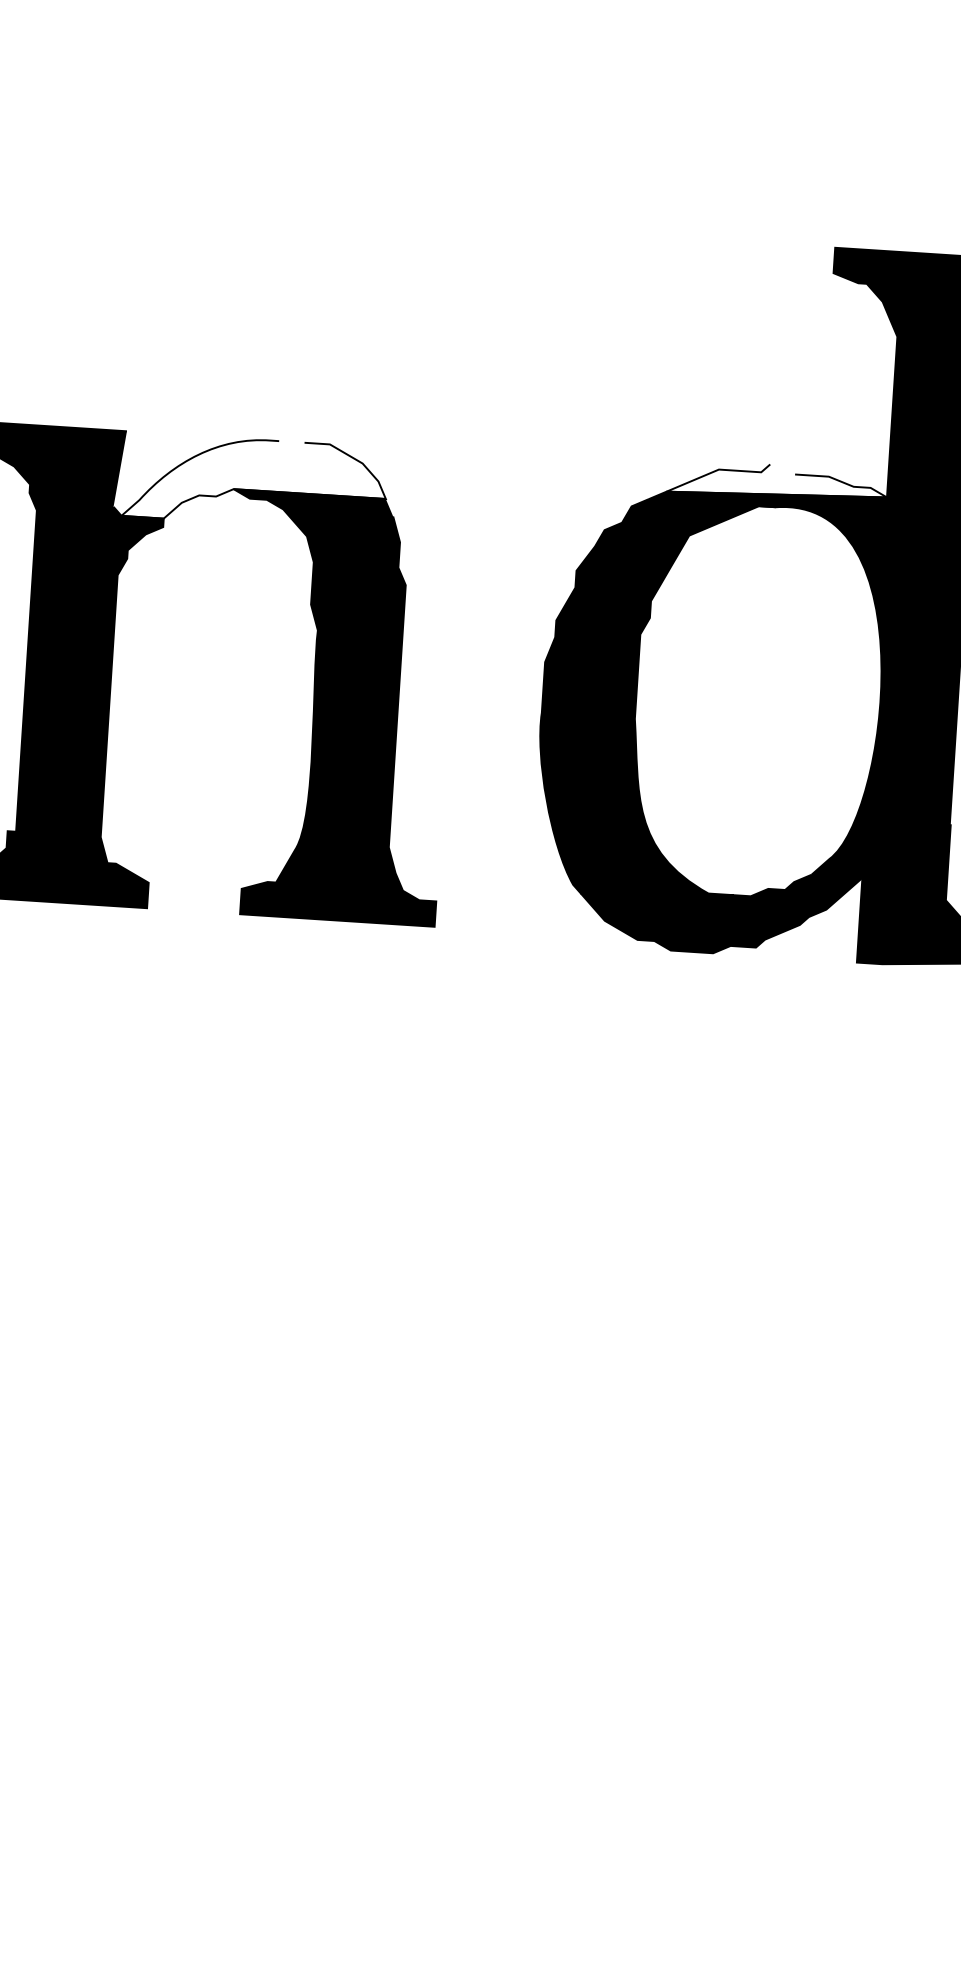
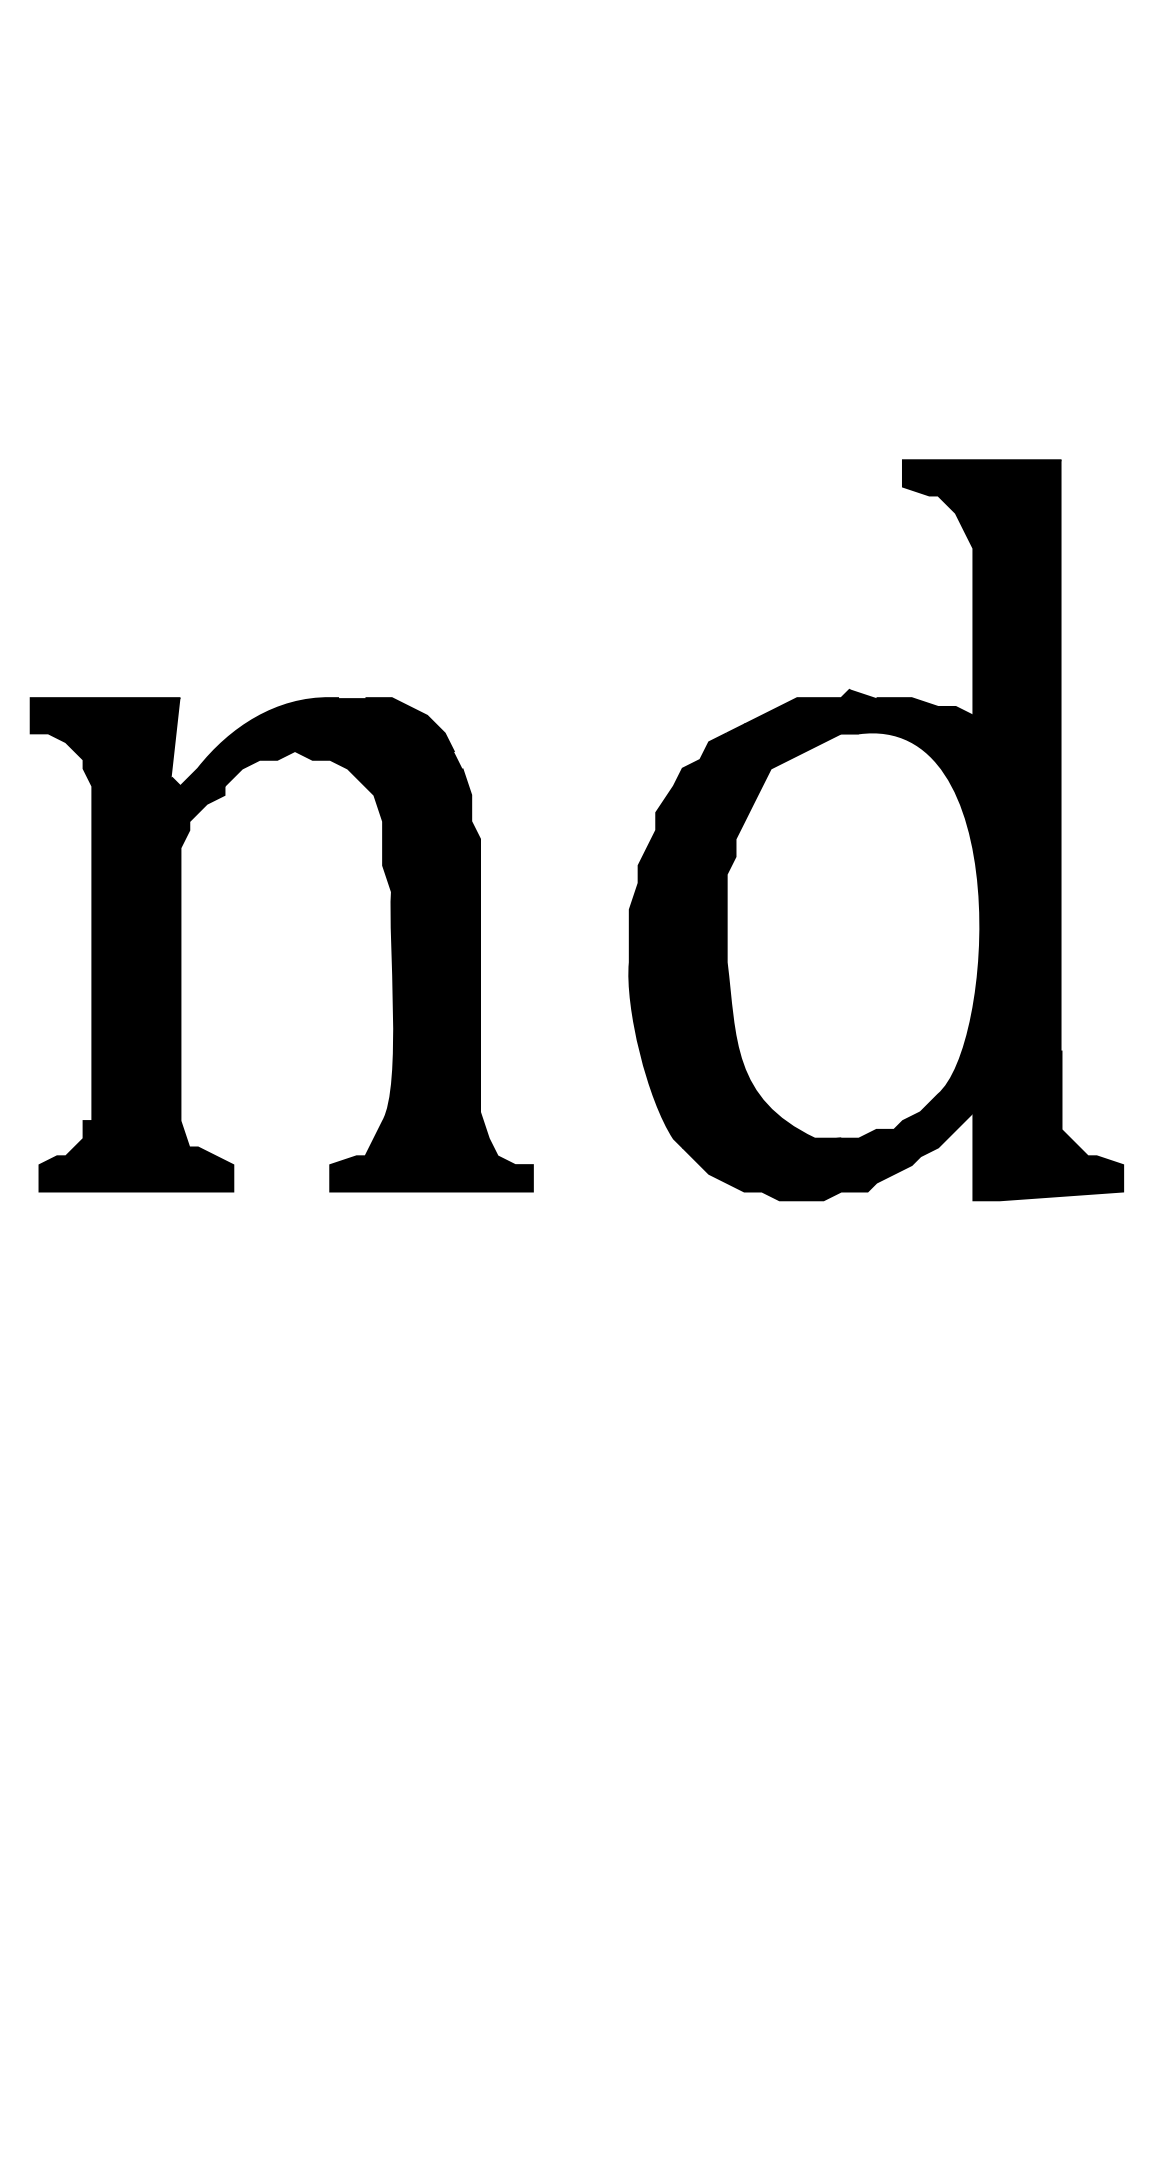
fill: (777, 481) -> (858, 706), added
fill: (254, 482) -> (316, 742), added

